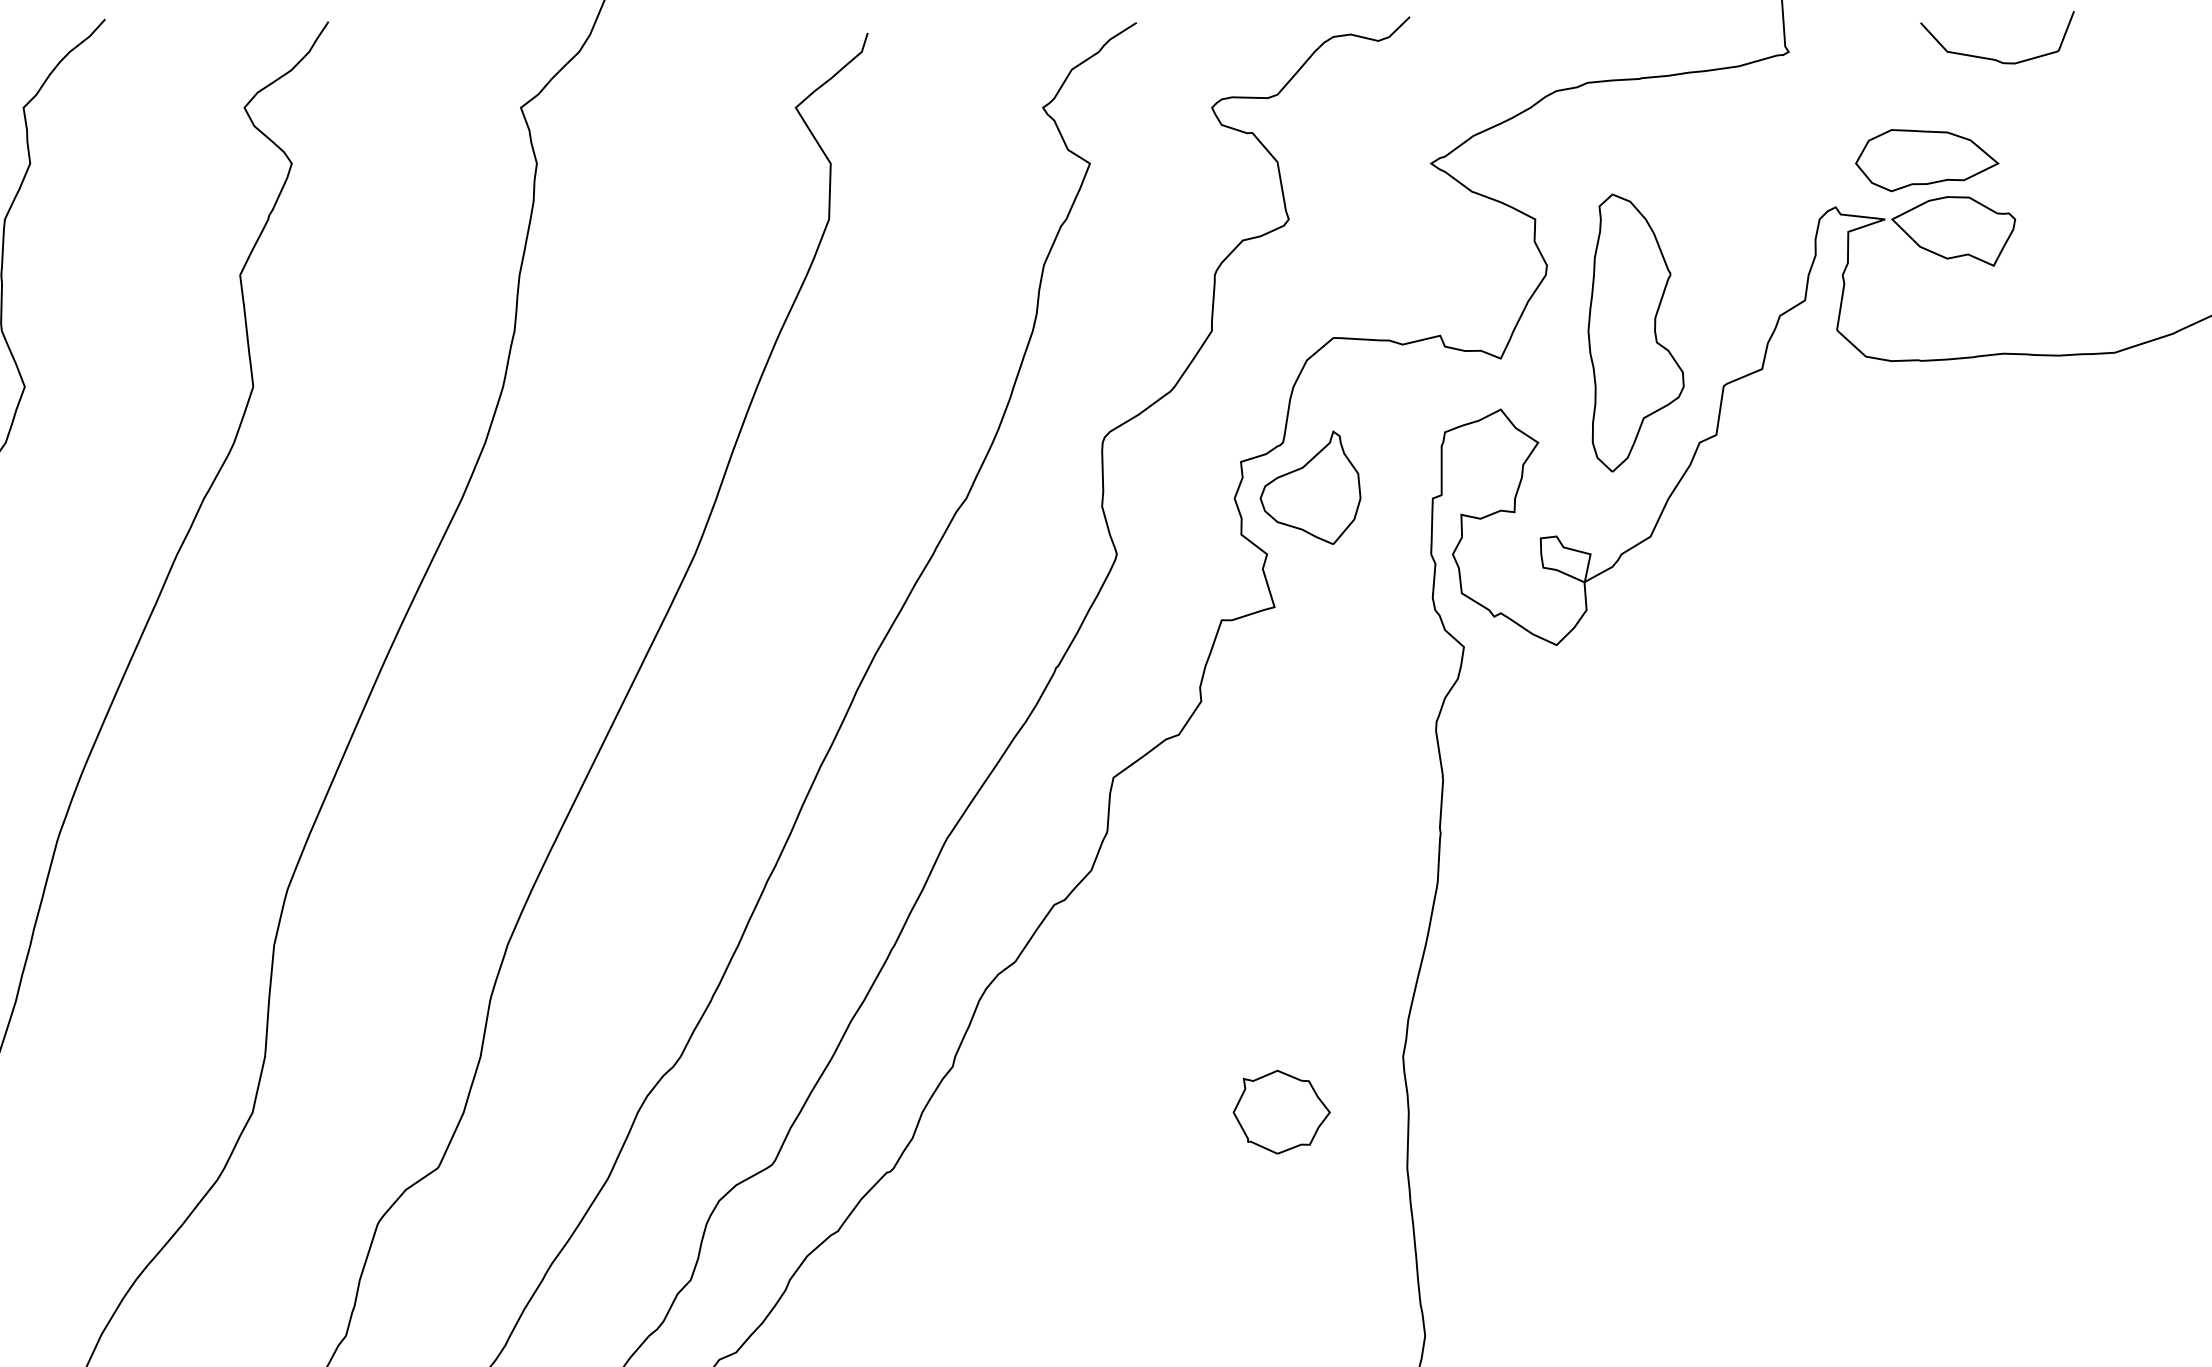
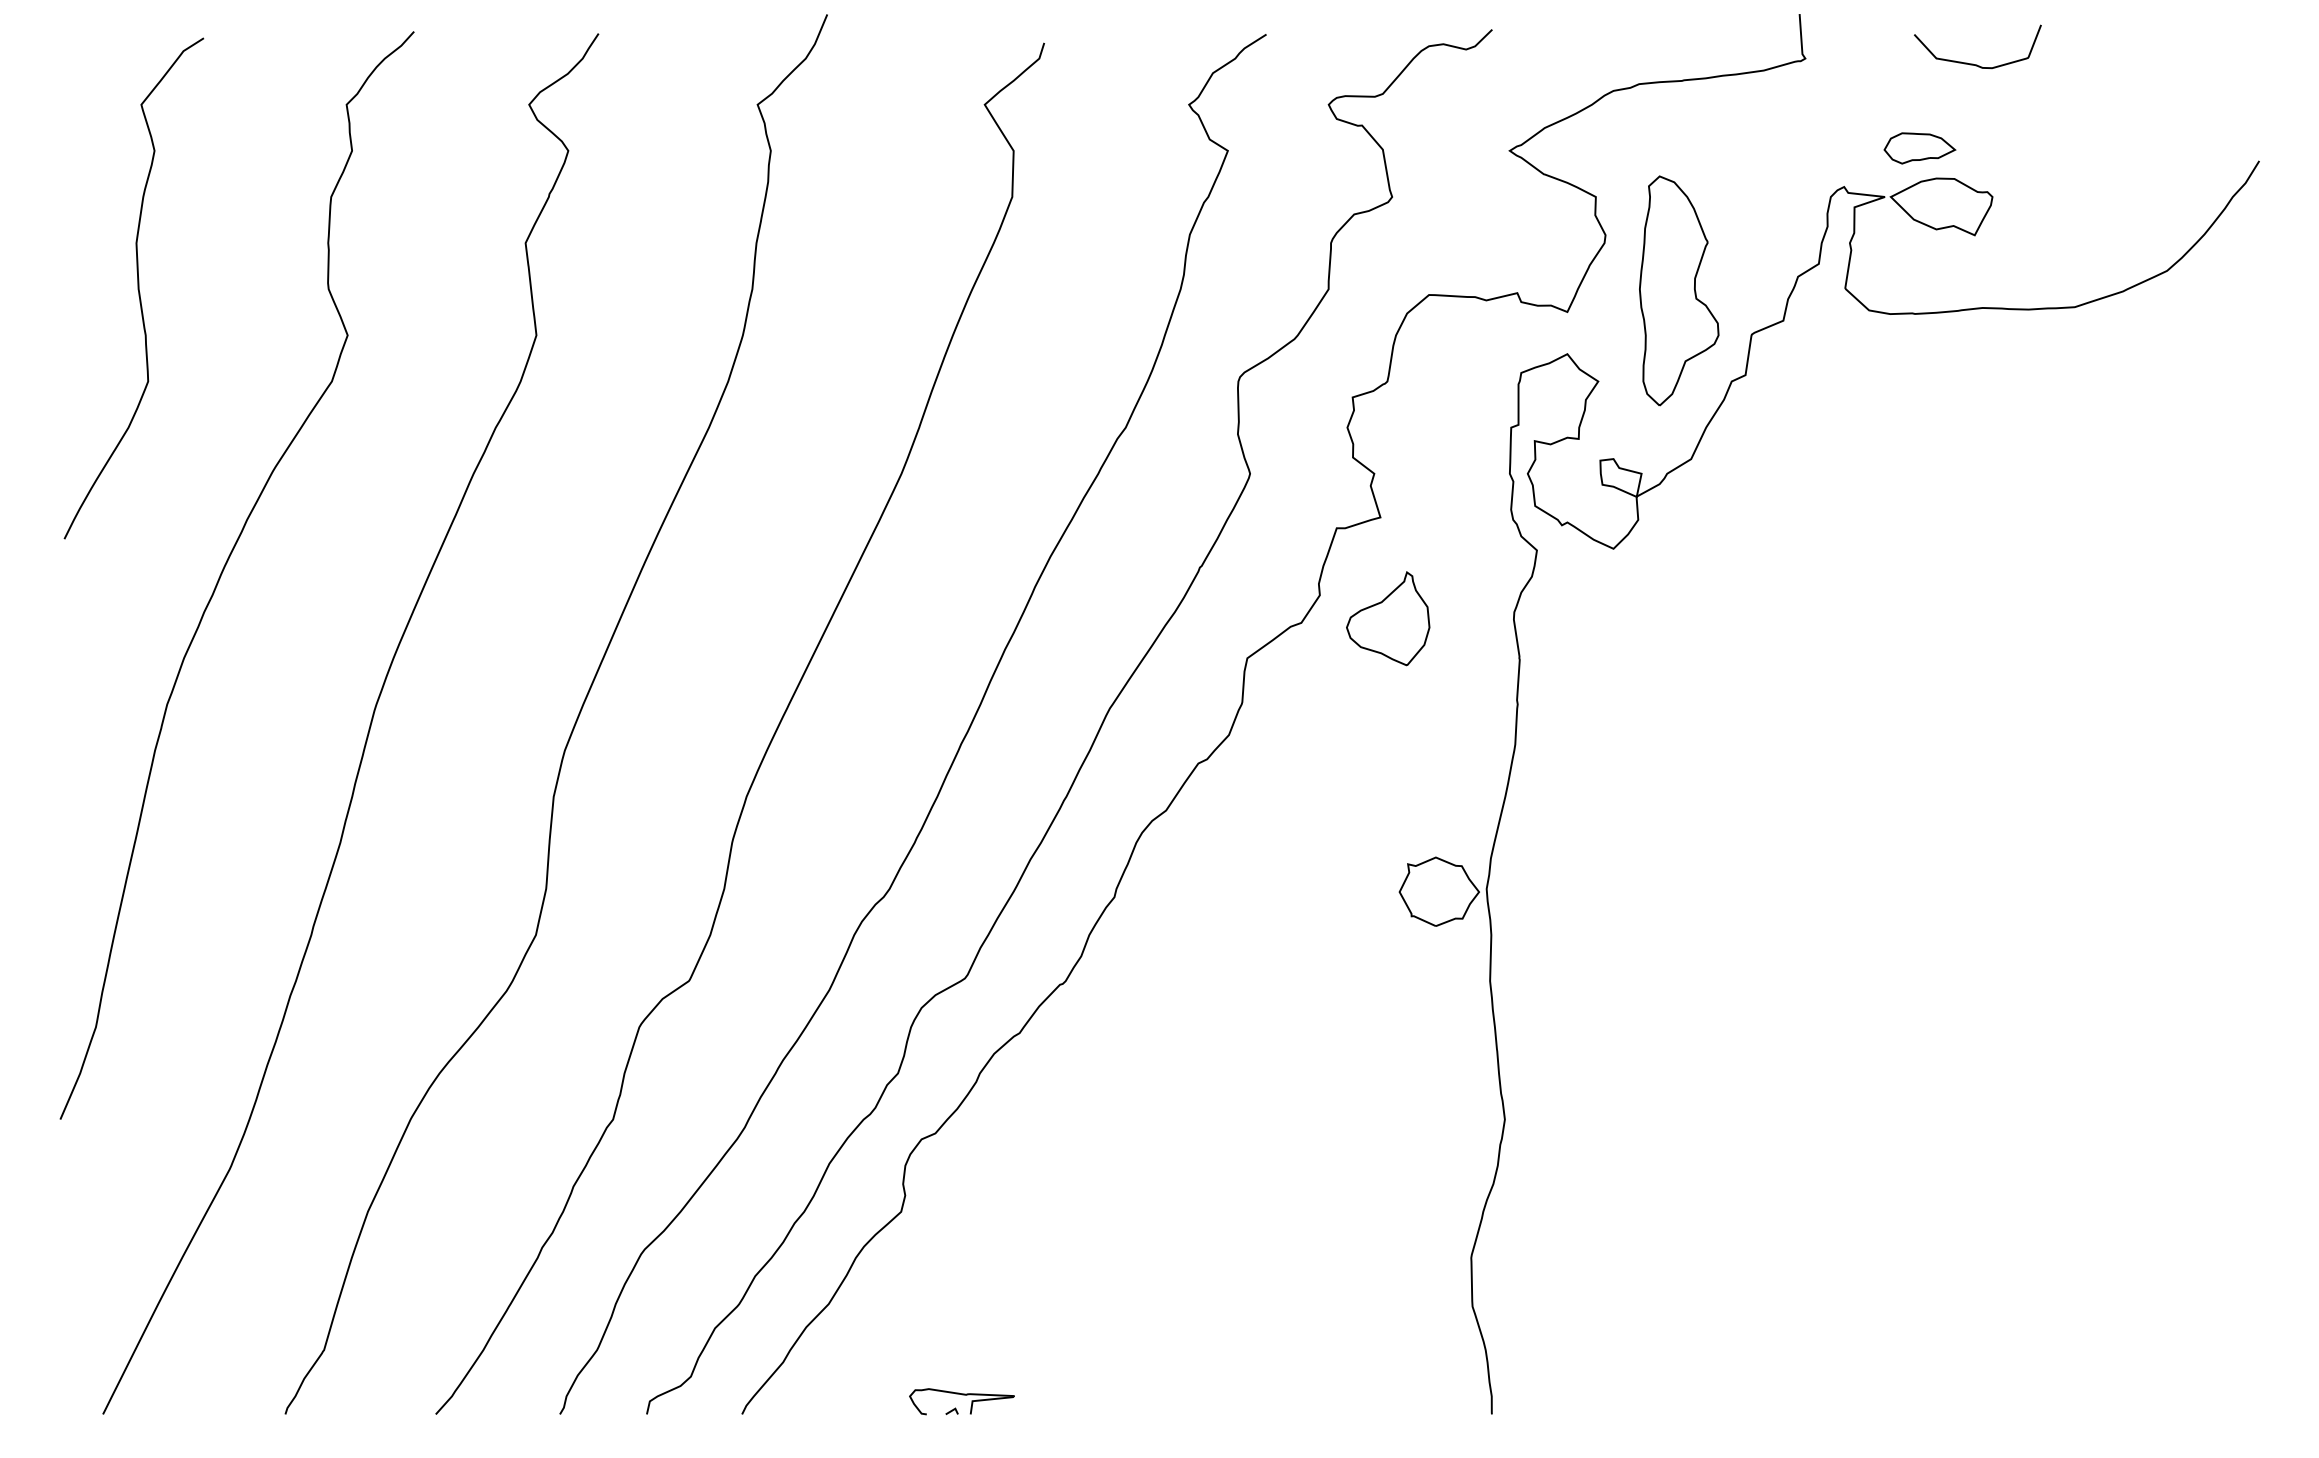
part: (1926, 160) -> (1919, 148), size x0.6
part: (1310, 487) -> (1388, 618), moved
part: (1280, 1111) -> (1438, 891), moved

